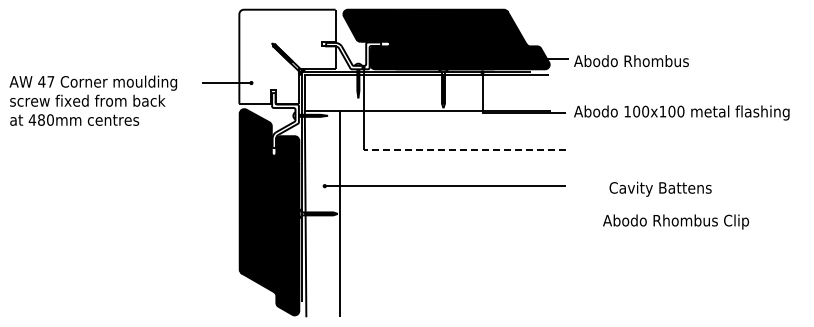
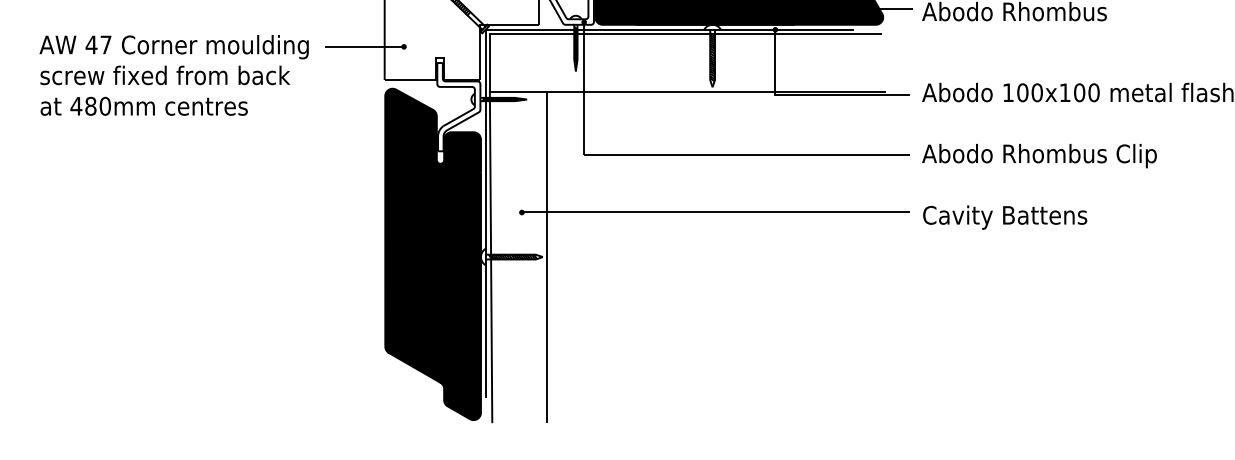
text: (93, 100) -> (174, 74), moved
line: (464, 150) -> (746, 155), dashed -> solid
text: (660, 188) -> (1004, 216), moved
text: (675, 221) -> (1038, 155), moved

